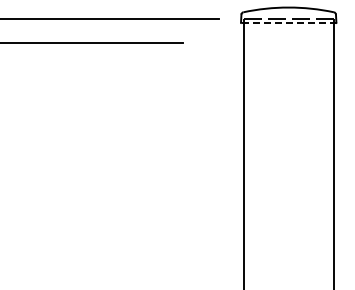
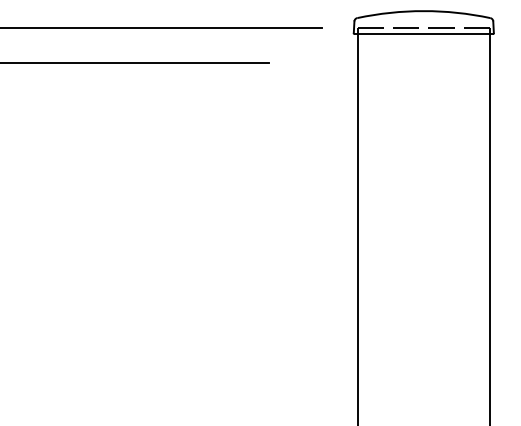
line: (289, 23) -> (425, 34), dashed -> solid

